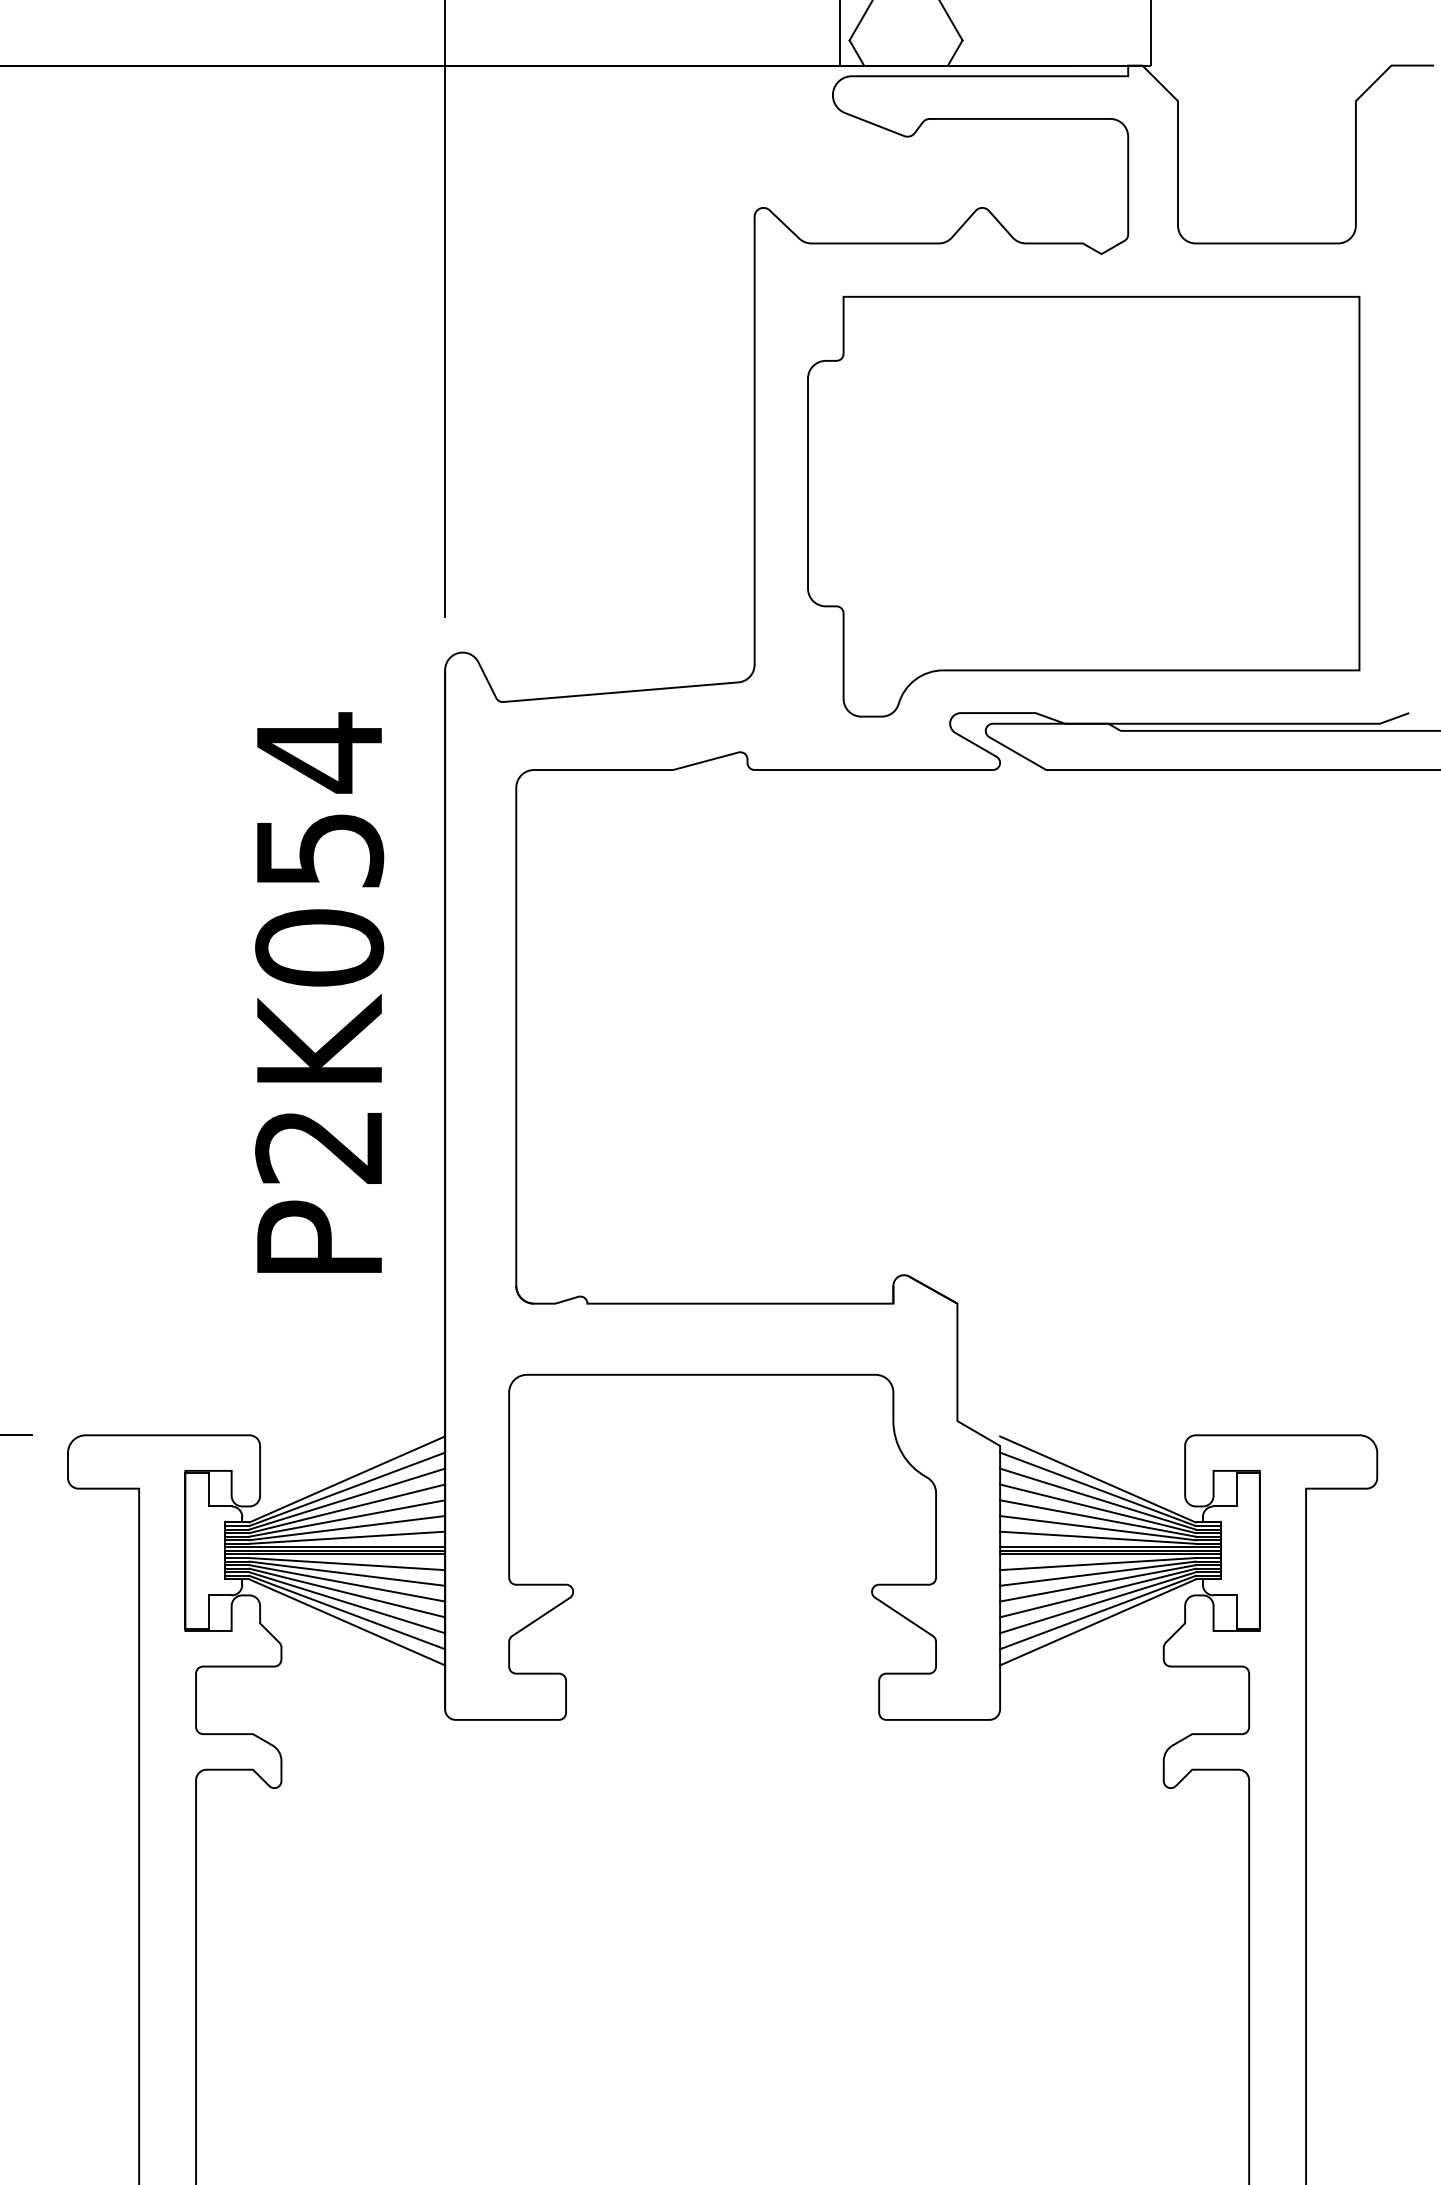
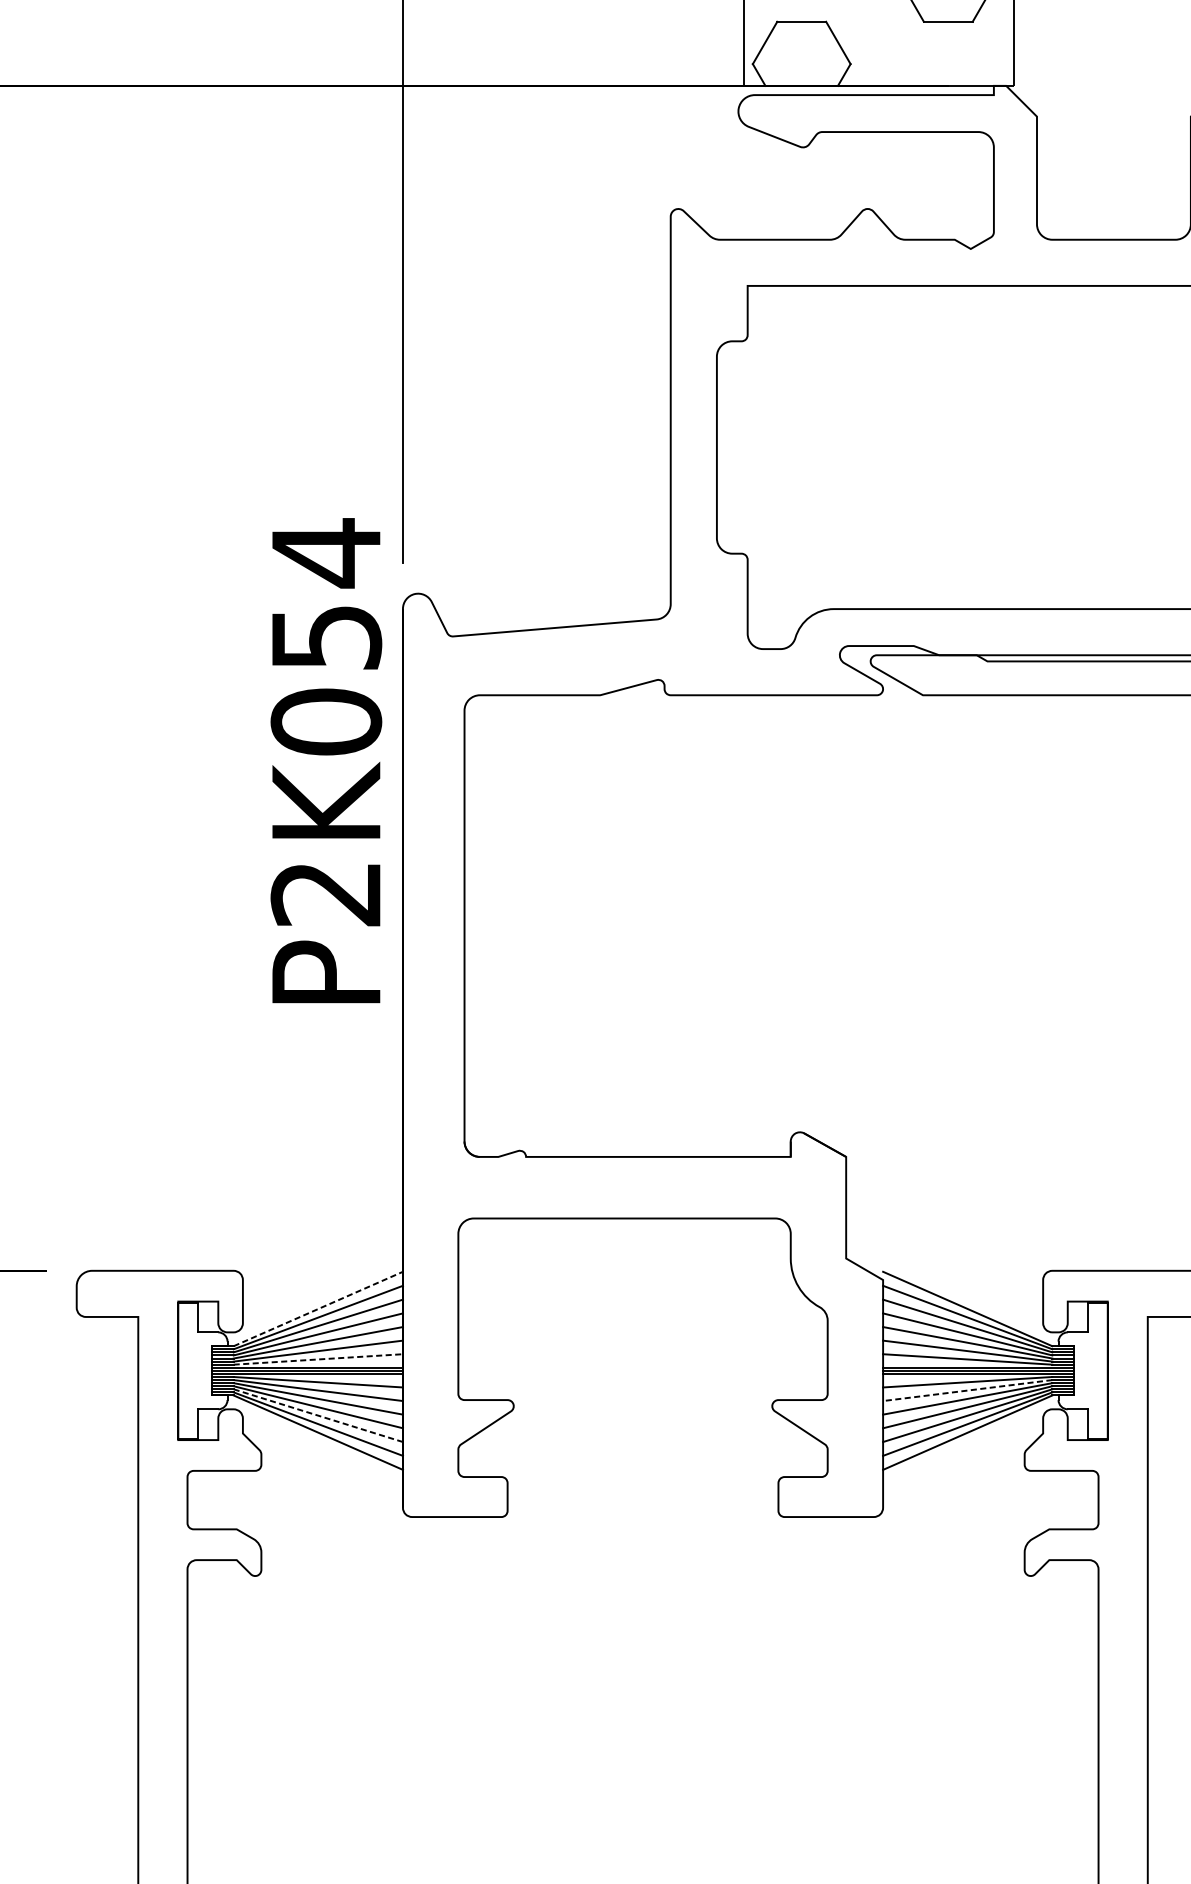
text: (319, 992) -> (326, 760), moved
line: (347, 1479) -> (318, 1309), solid -> dashed
line: (347, 1537) -> (318, 1359), solid -> dashed
line: (1097, 1573) -> (967, 1390), solid -> dashed
line: (347, 1602) -> (318, 1415), solid -> dashed

